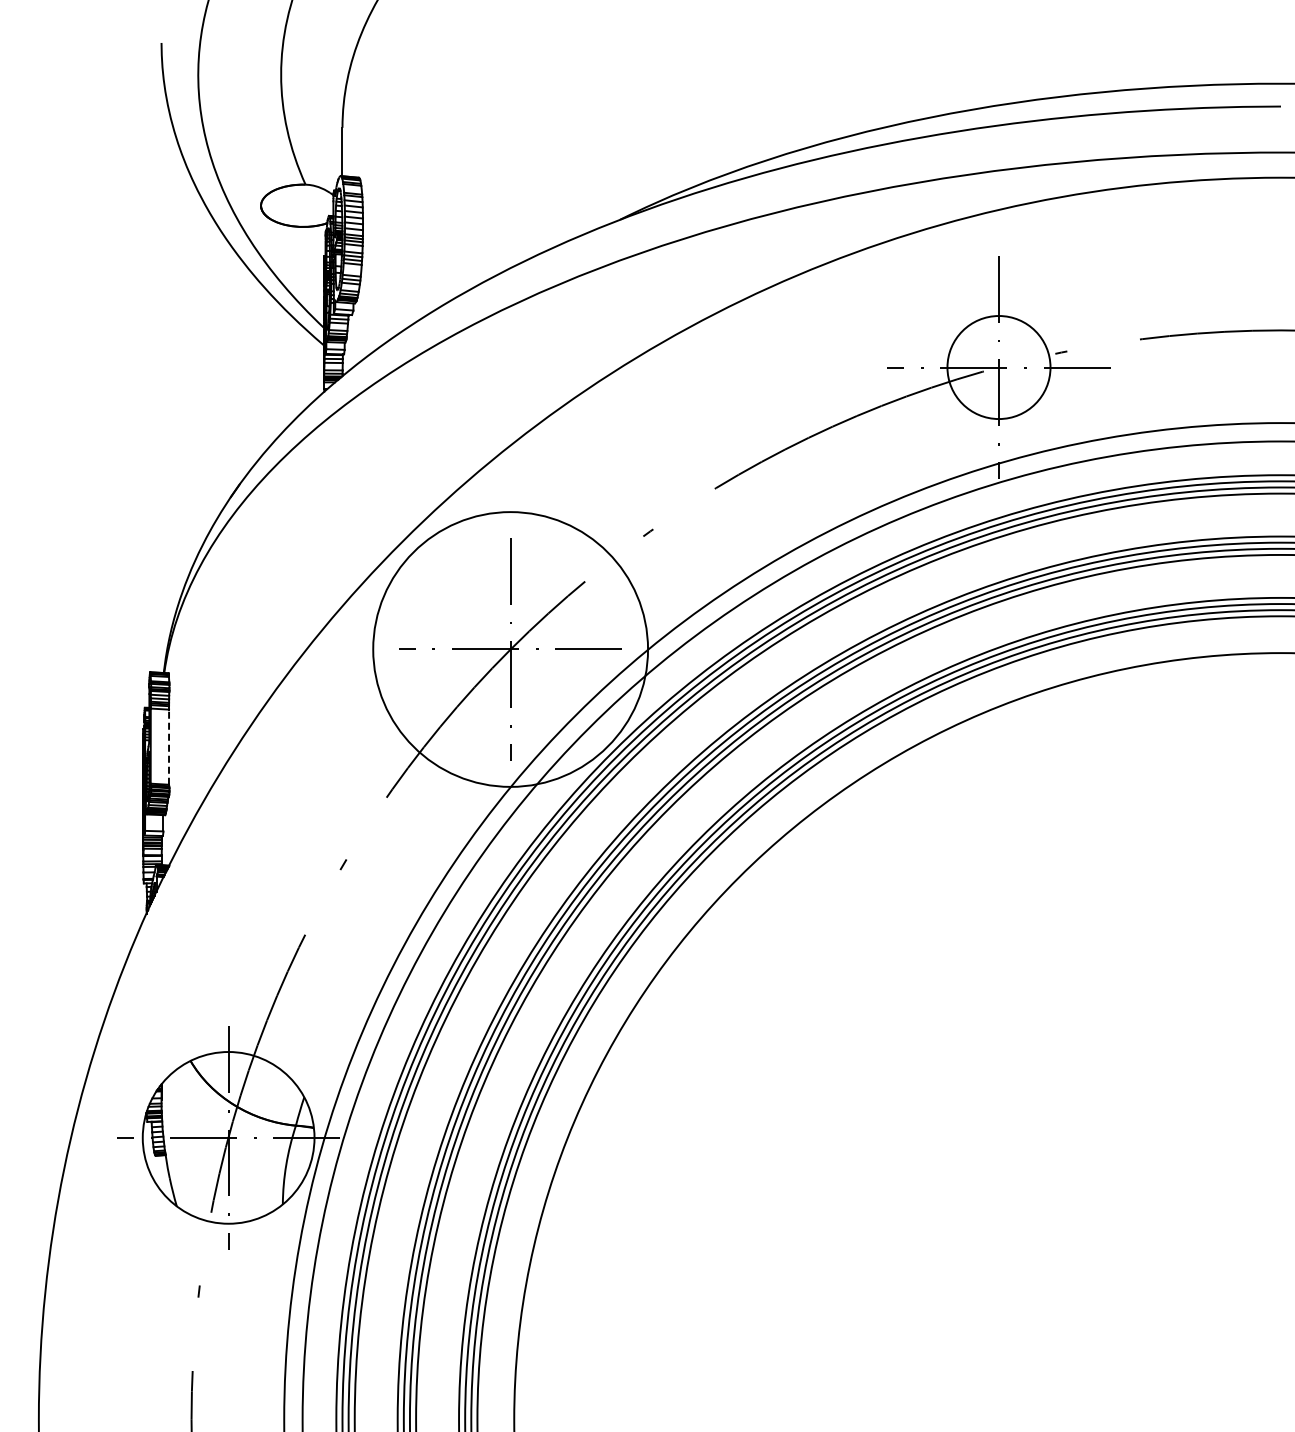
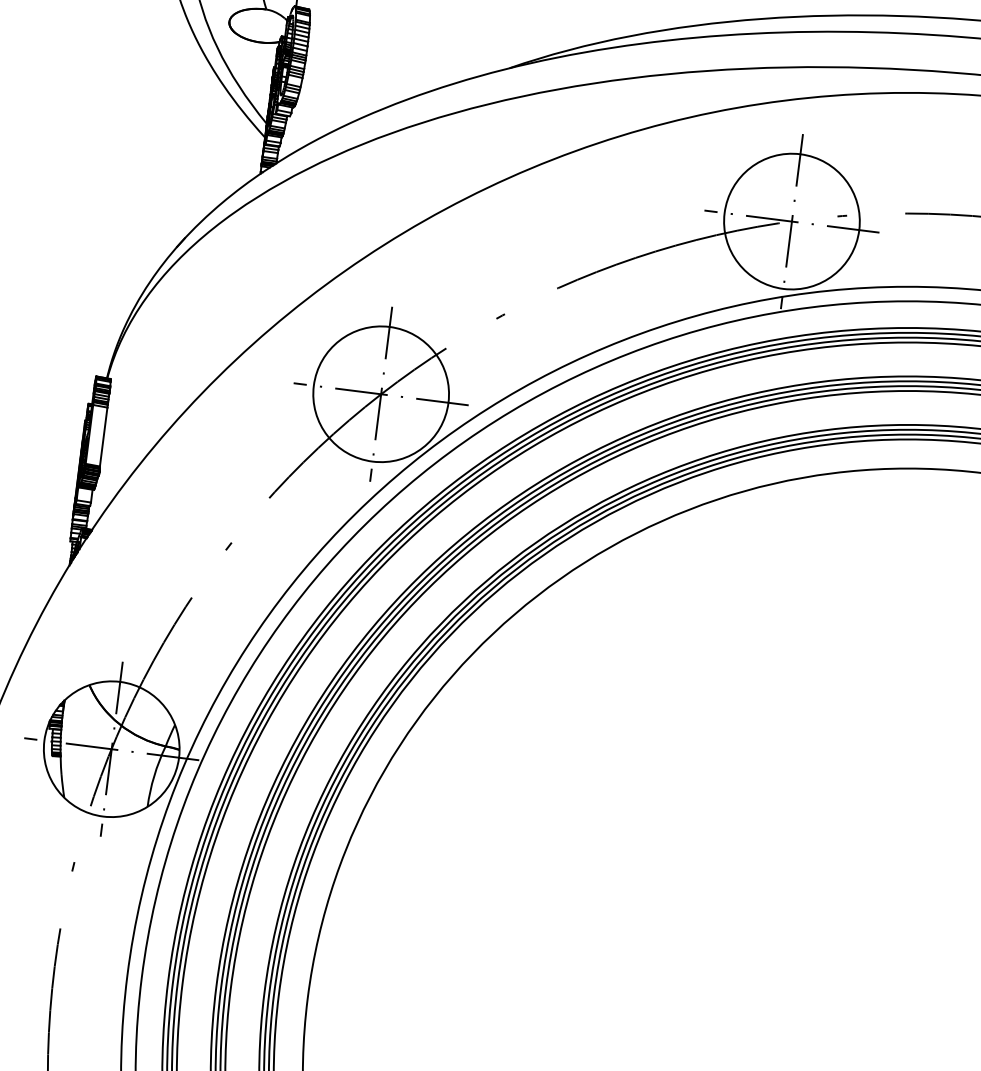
circle: (998, 367) -> (791, 221), size x1.67
circle: (510, 649) -> (381, 394), size x0.62
line: (169, 747) -> (104, 437), dashed -> solid

